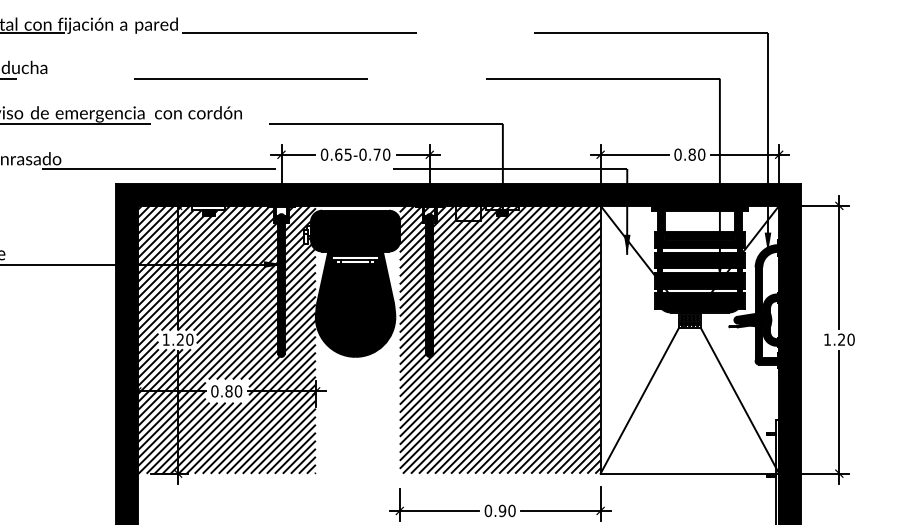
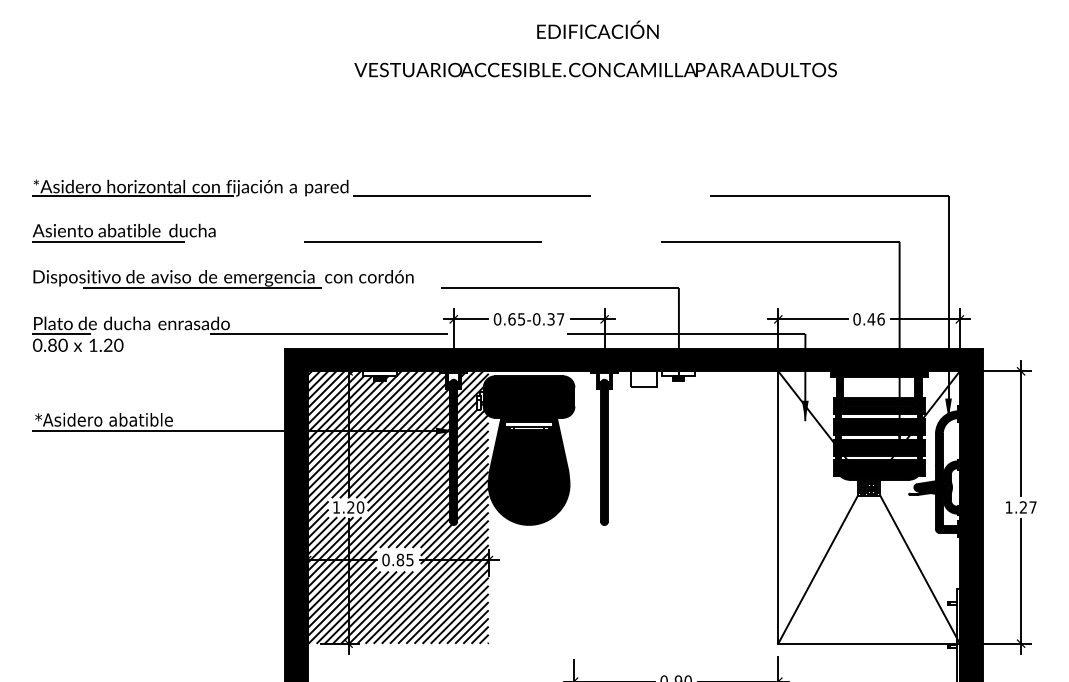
text: (381, 154) -> (555, 319), 0.65-0.70 -> 0.65-0.37
text: (696, 154) -> (875, 319), 0.80 -> 0.46
hatch: (500, 339) -> (676, 507), removed
text: (850, 339) -> (1032, 507), 1.20 -> 1.27
text: (237, 390) -> (409, 559), 0.80 -> 0.85

